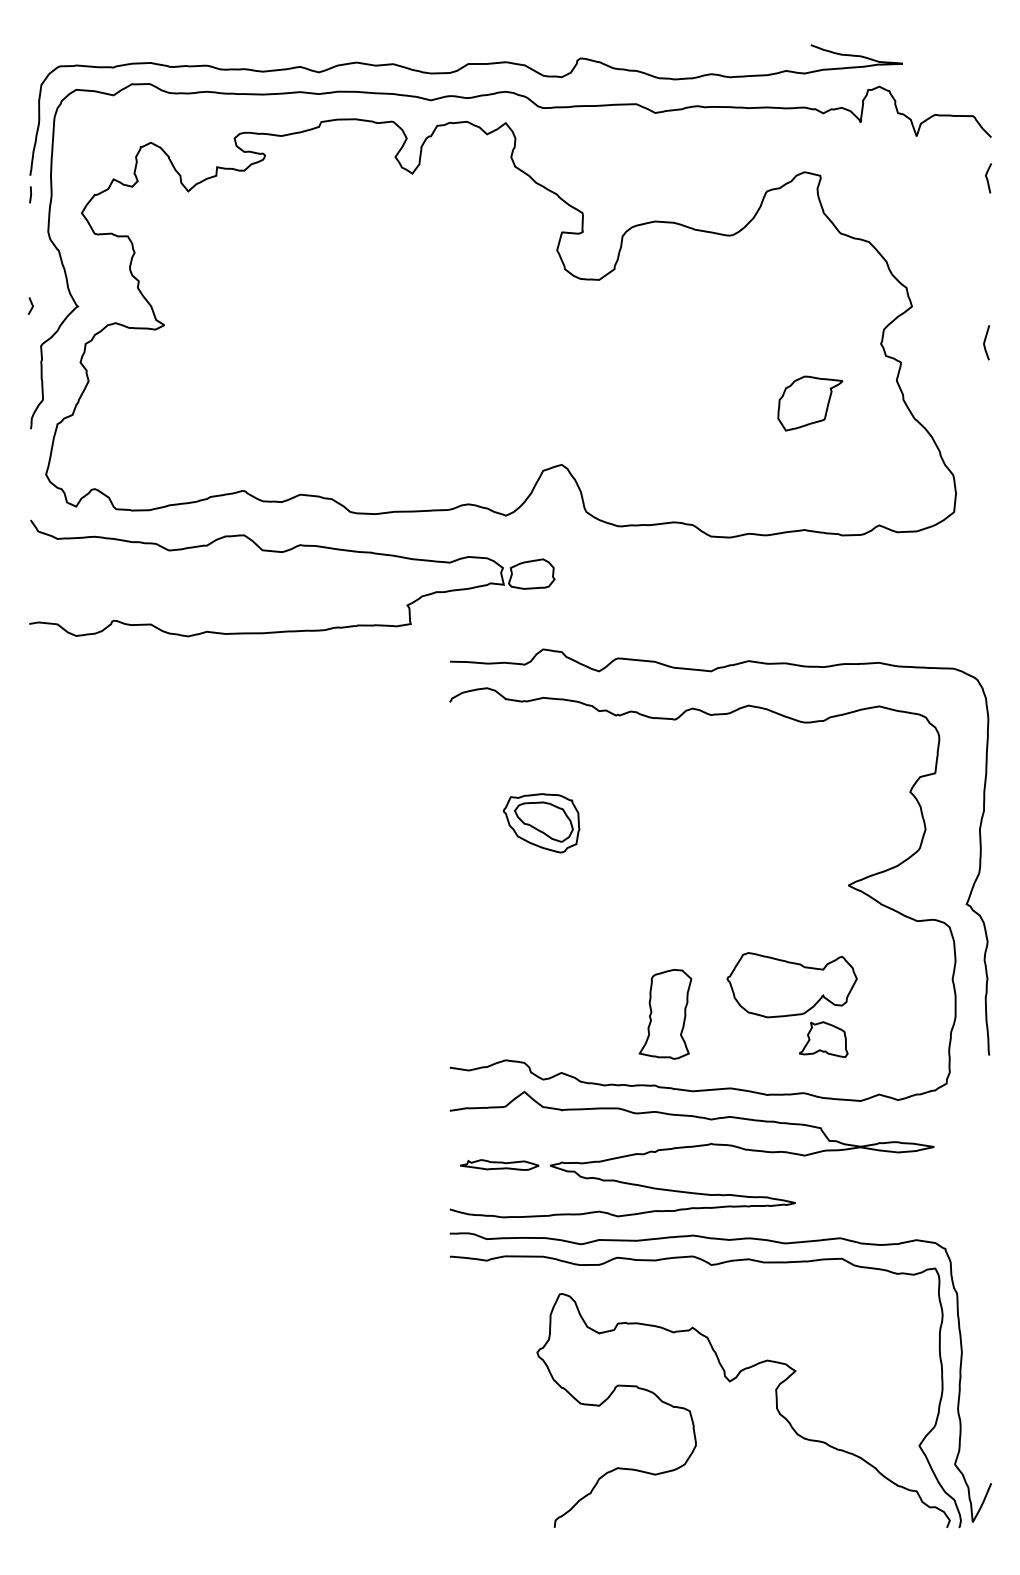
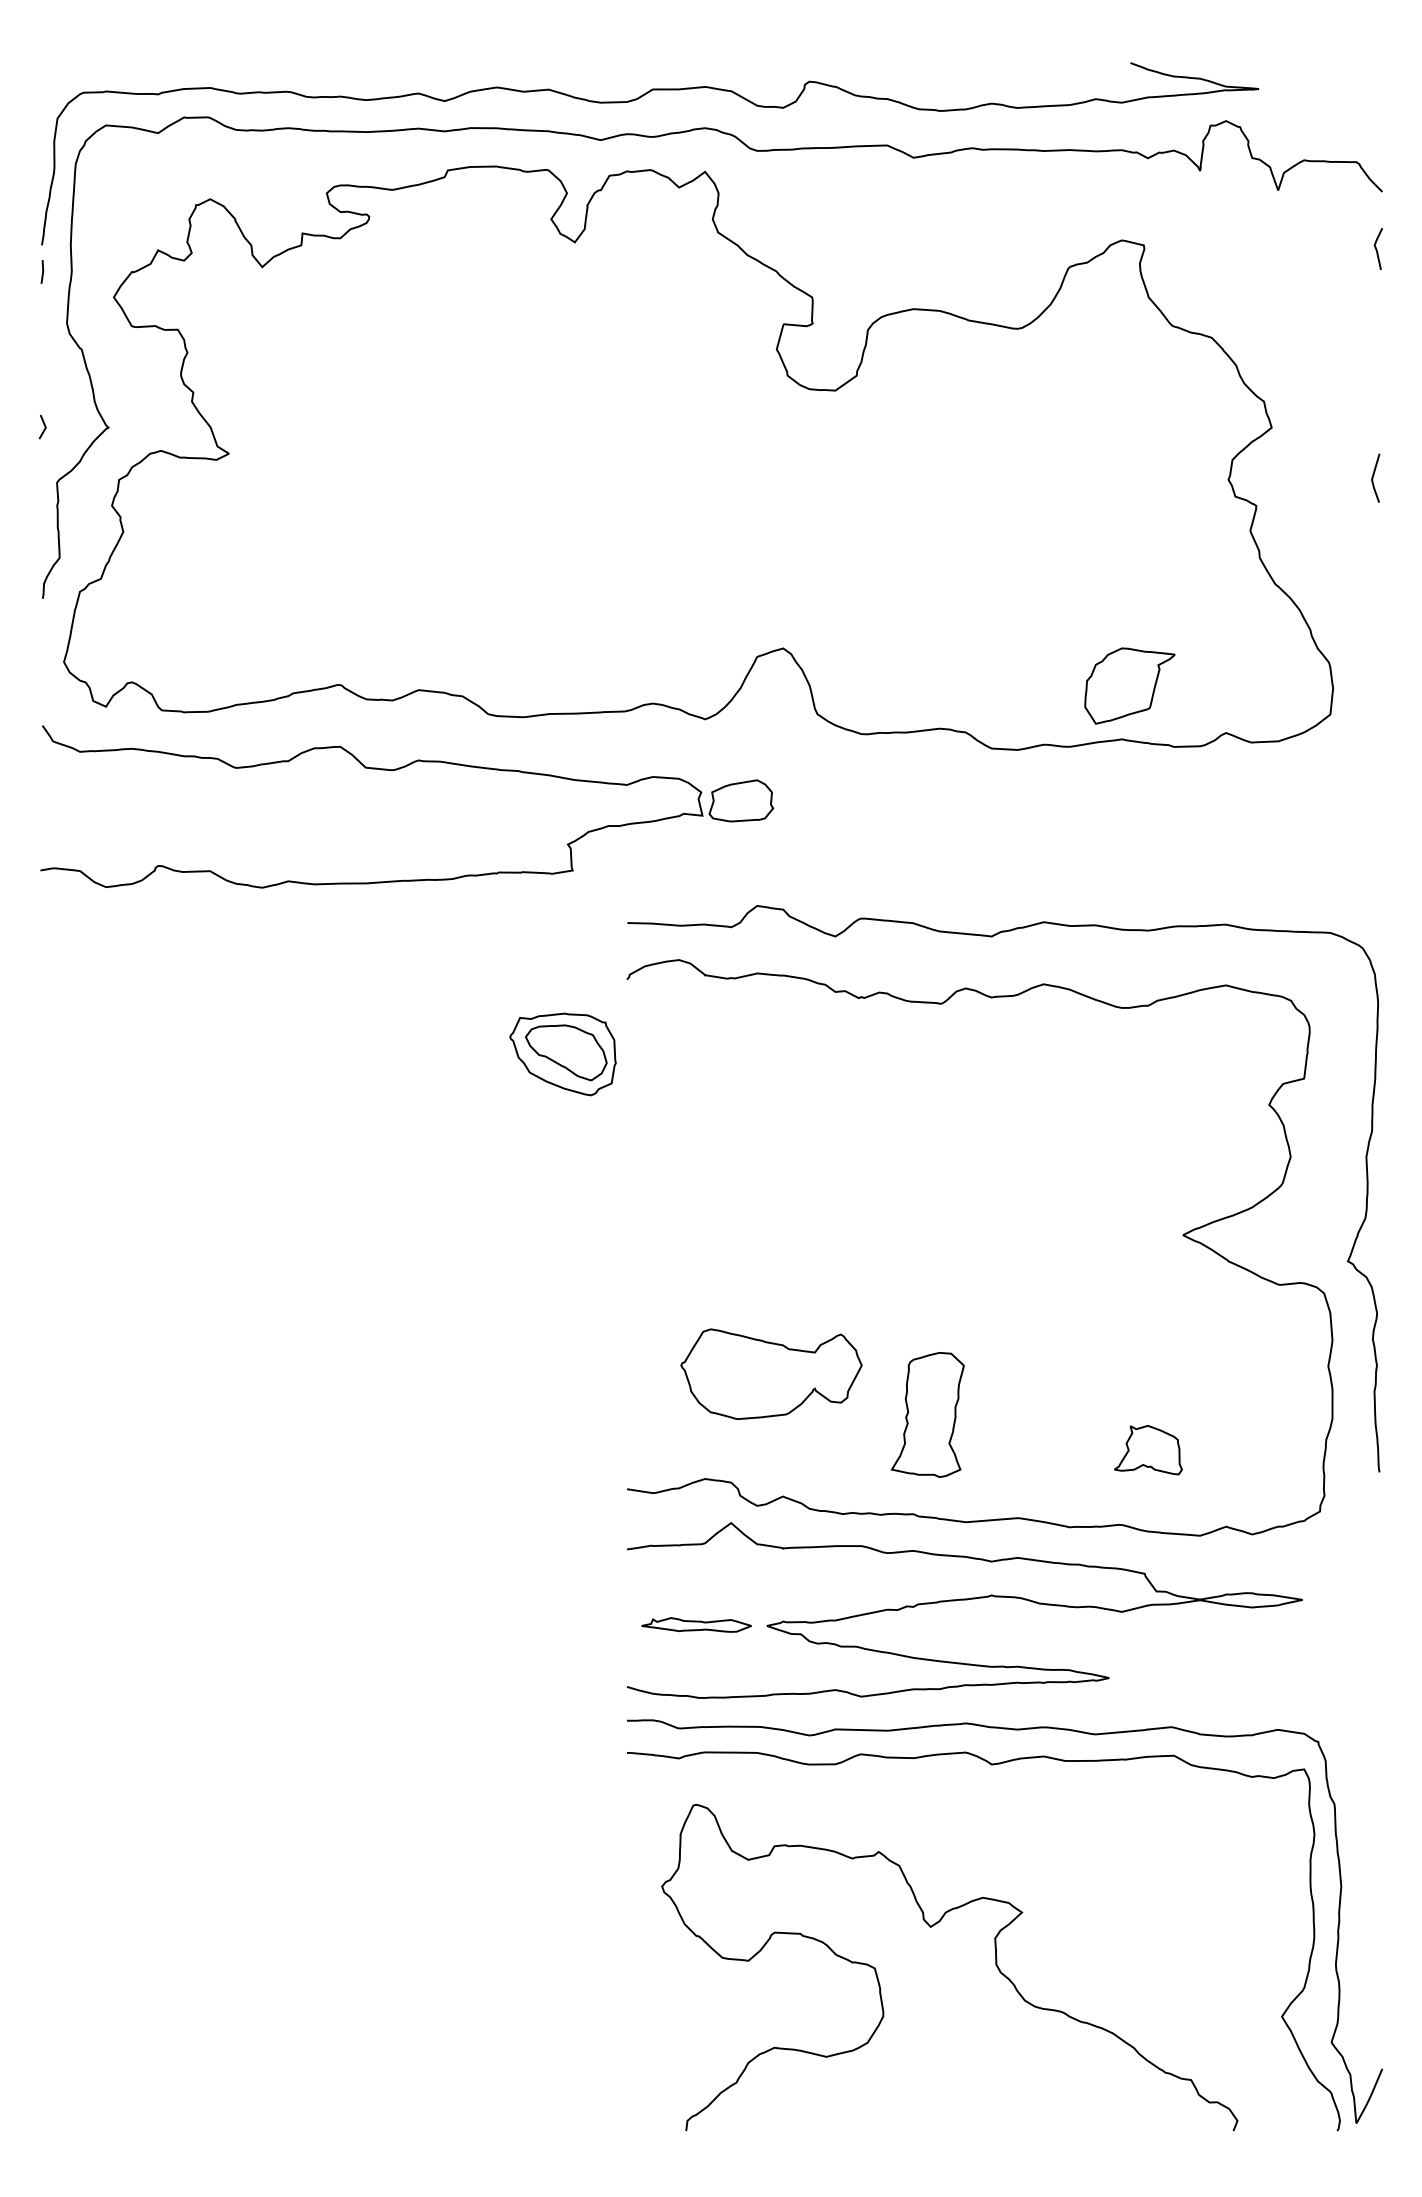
part: (810, 403) -> (1129, 685), moved
part: (541, 823) -> (562, 1054), moved
part: (792, 984) -> (771, 1373), moved
curve: (730, 1381) -> (931, 1927), moved

